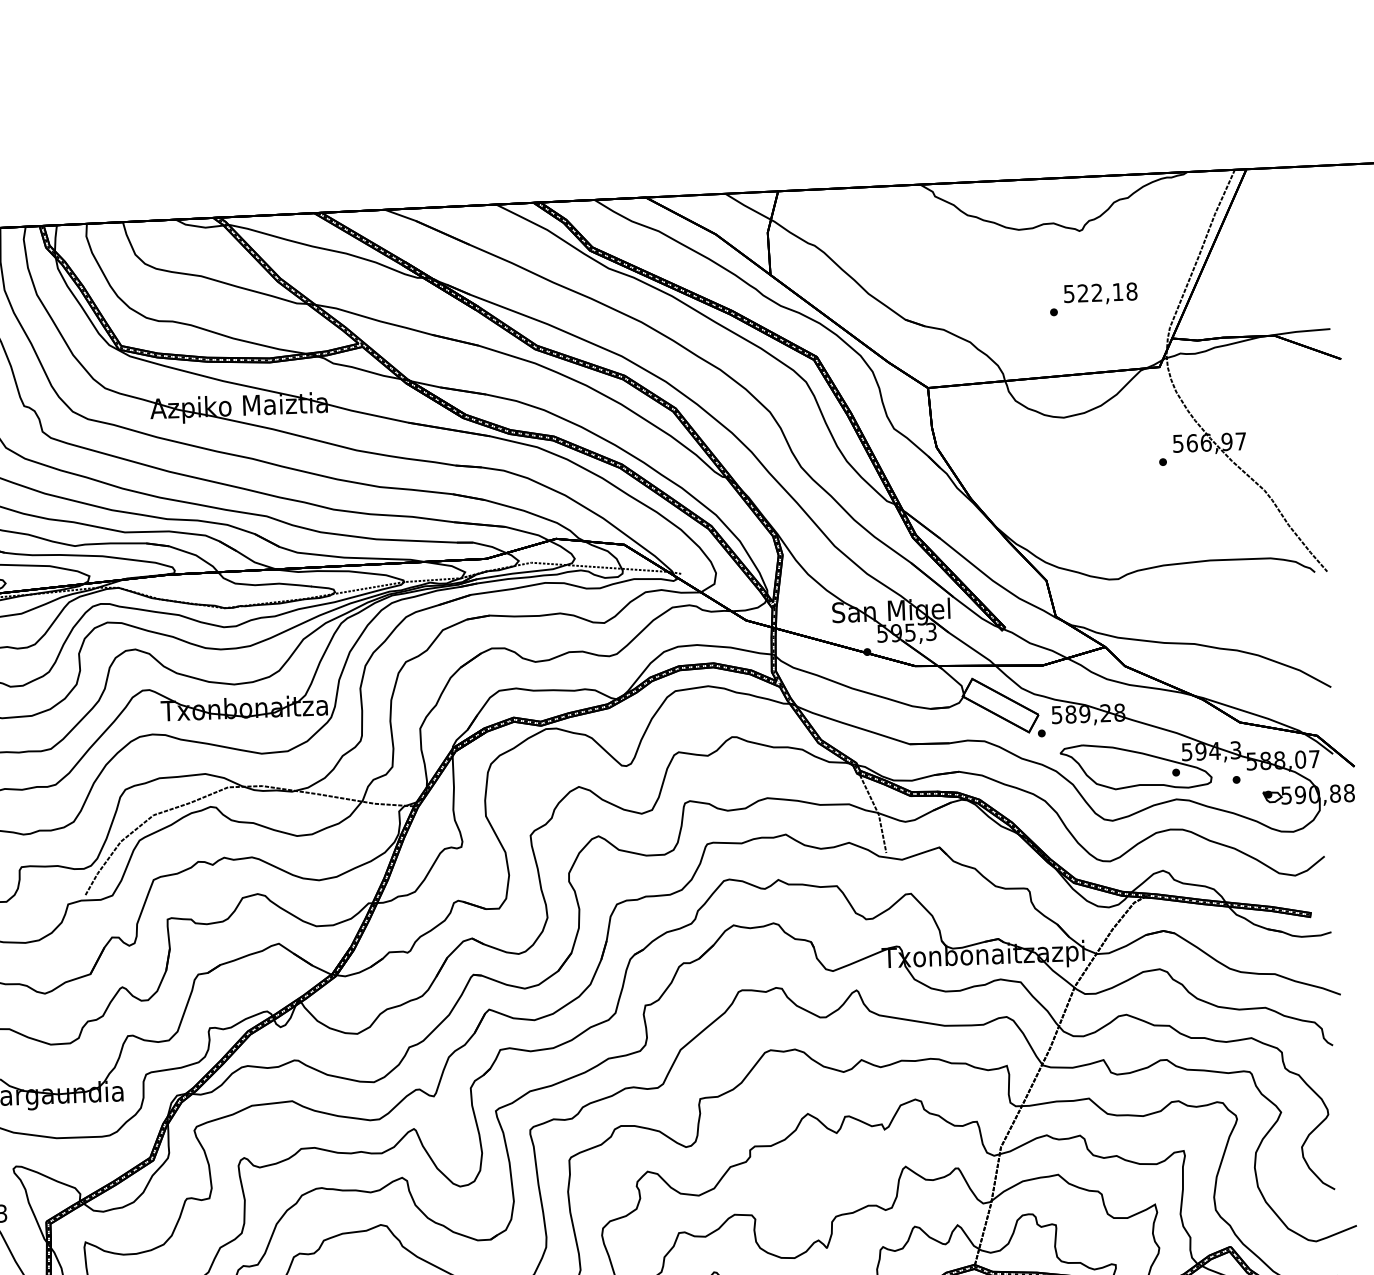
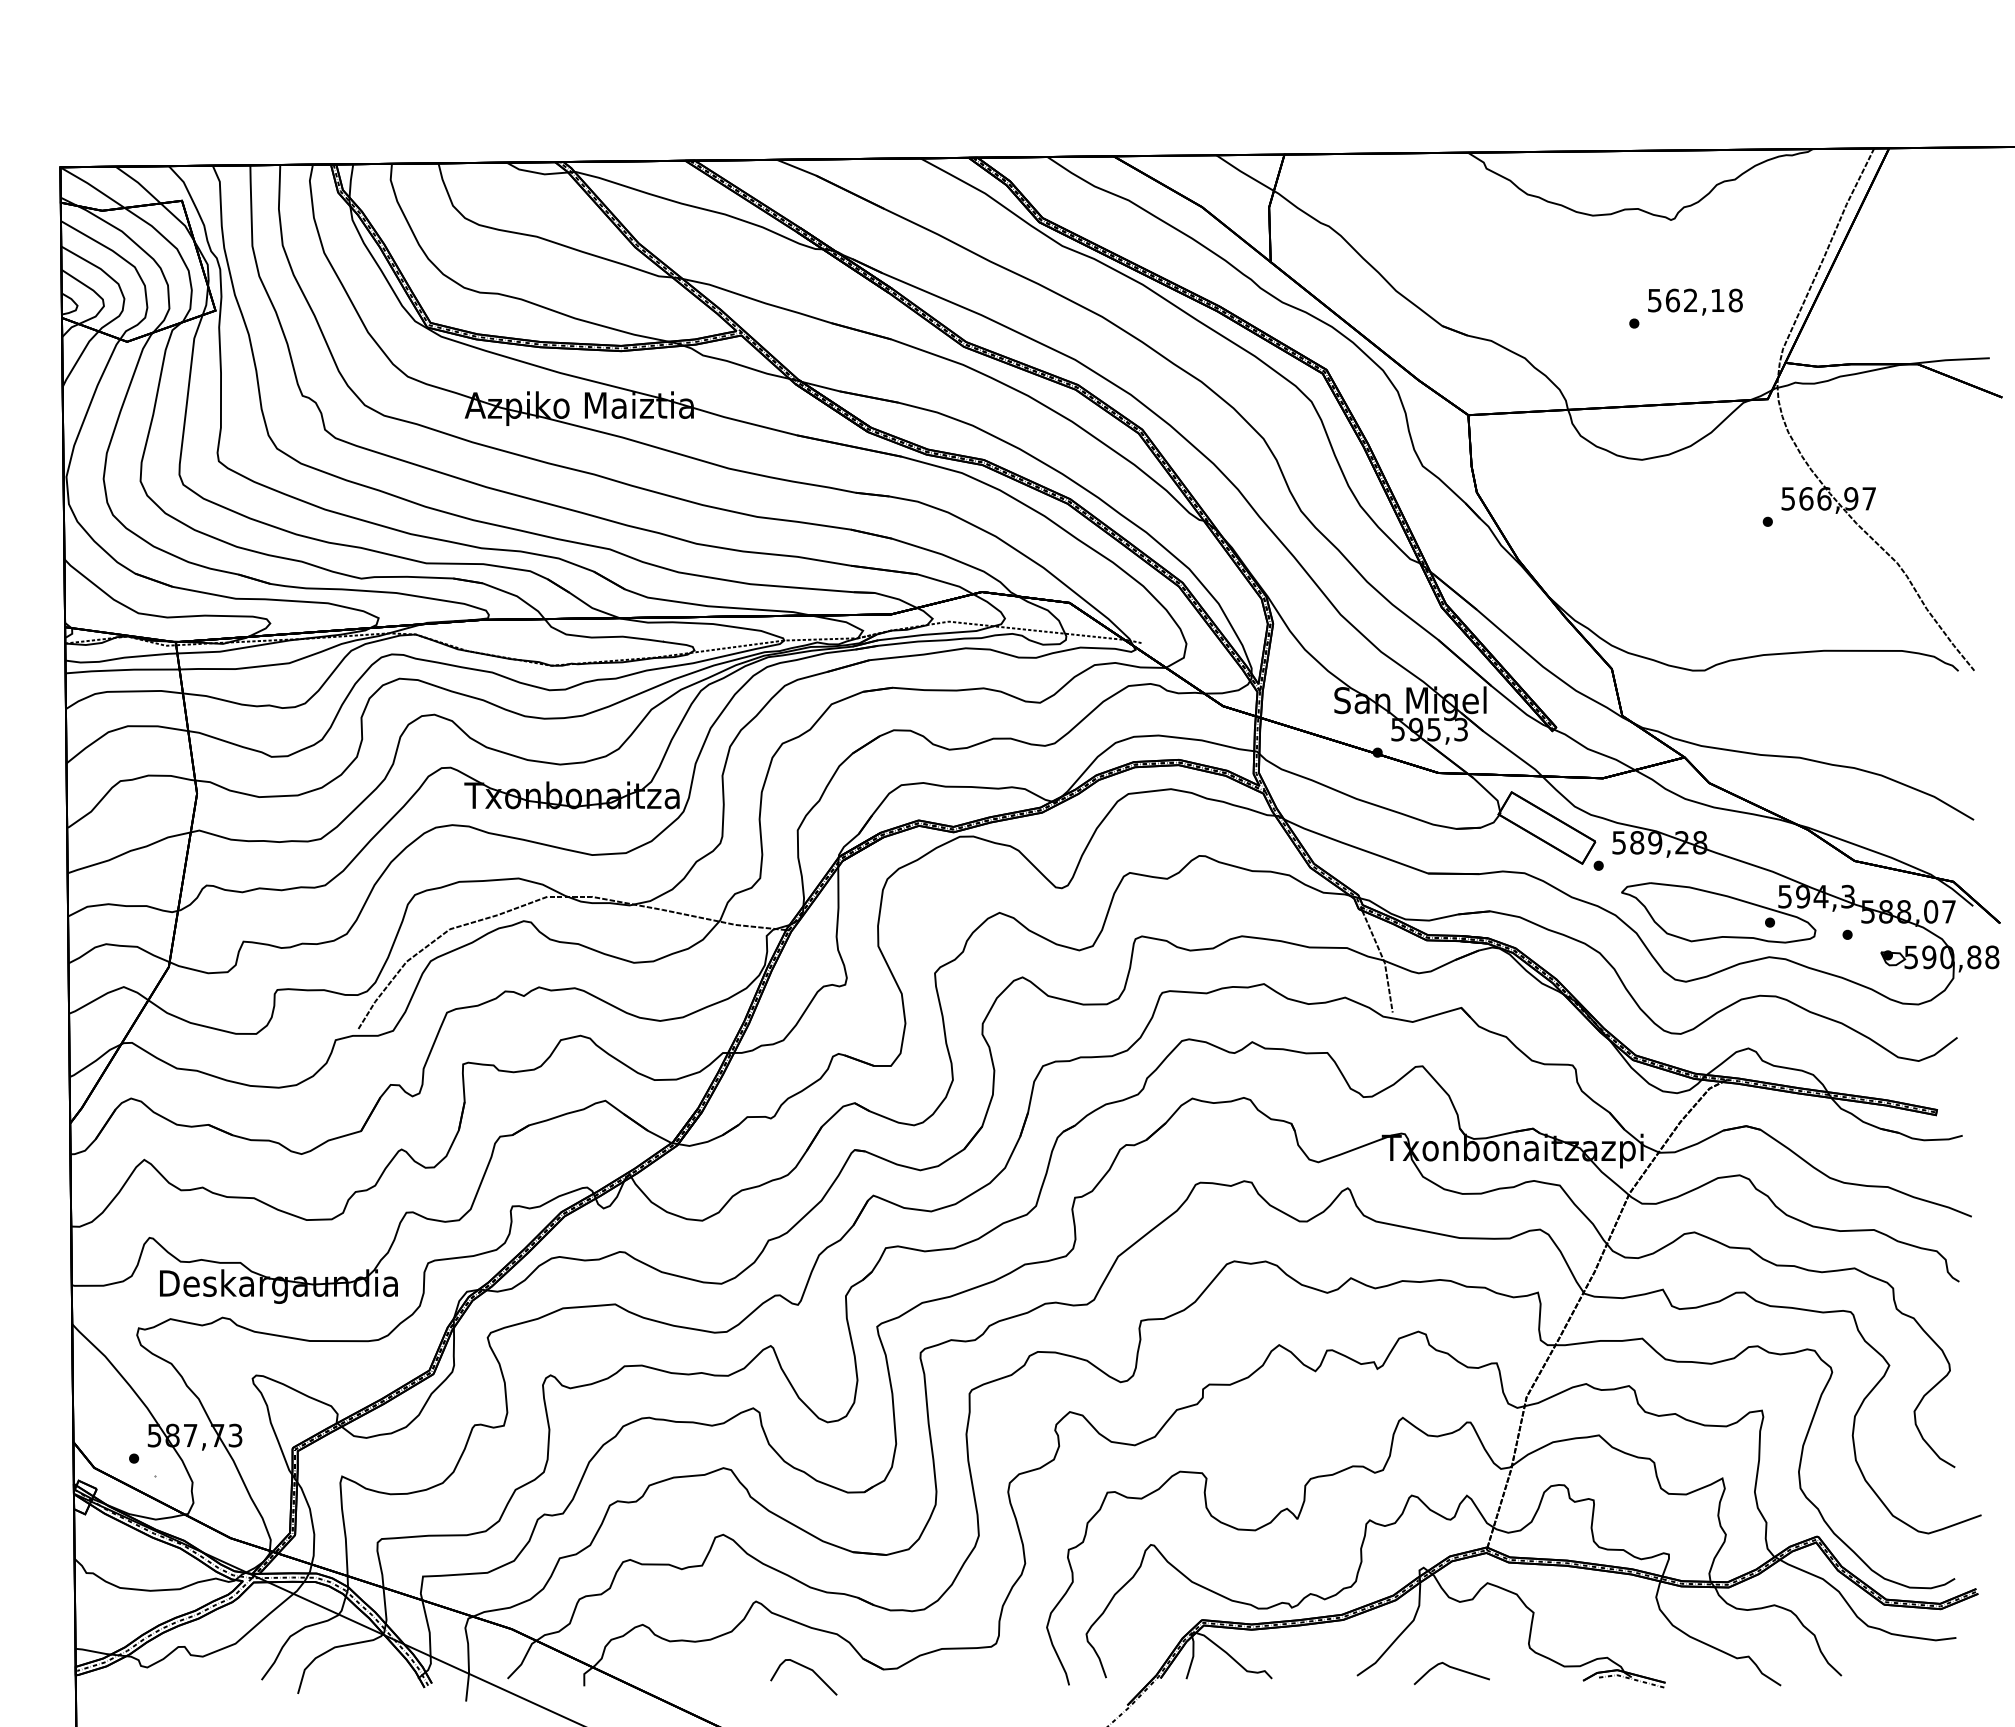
text: (1082, 293) -> (1672, 300), 522,18 -> 562,18

